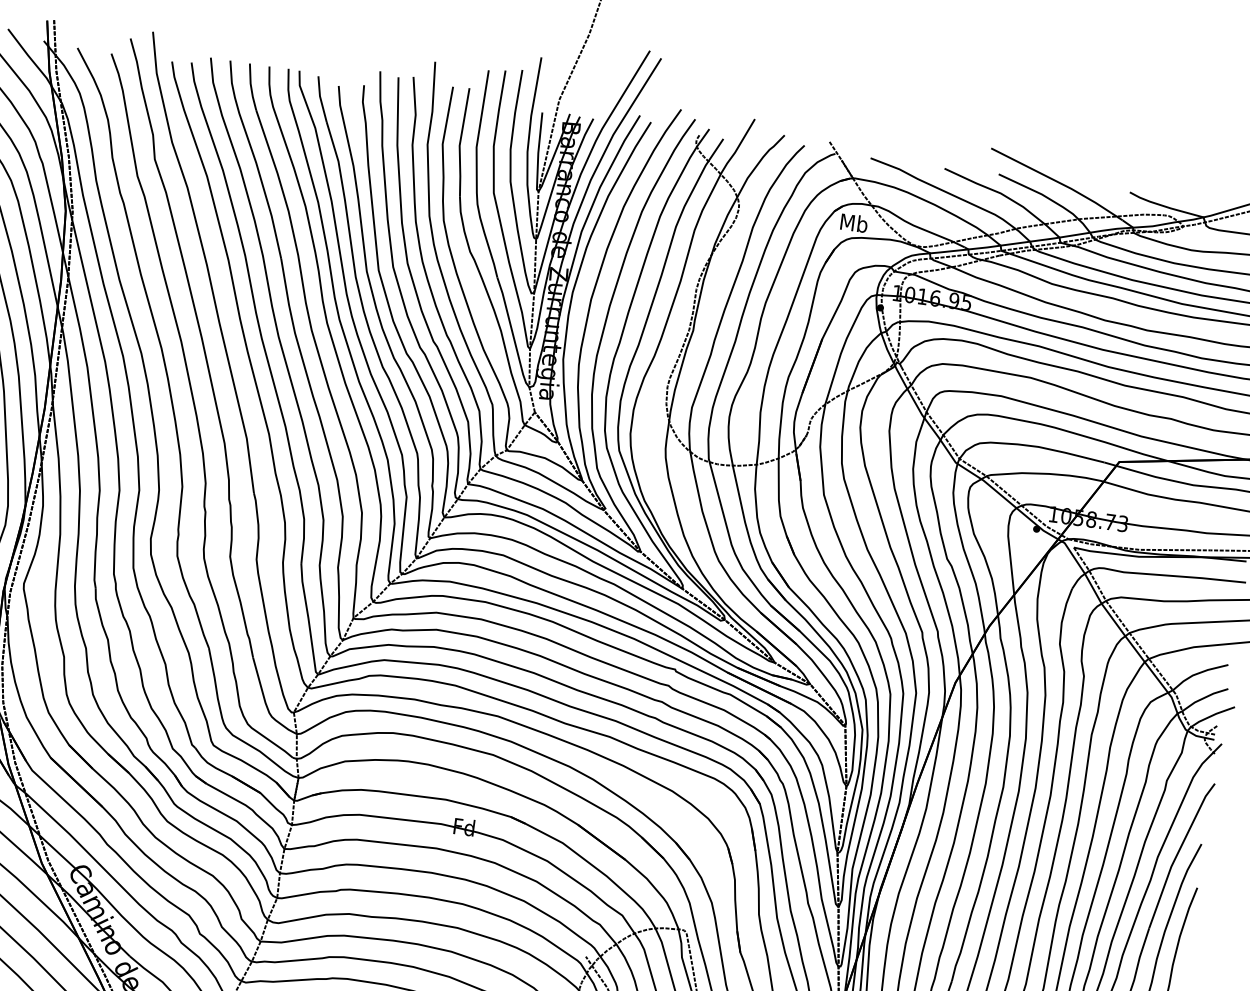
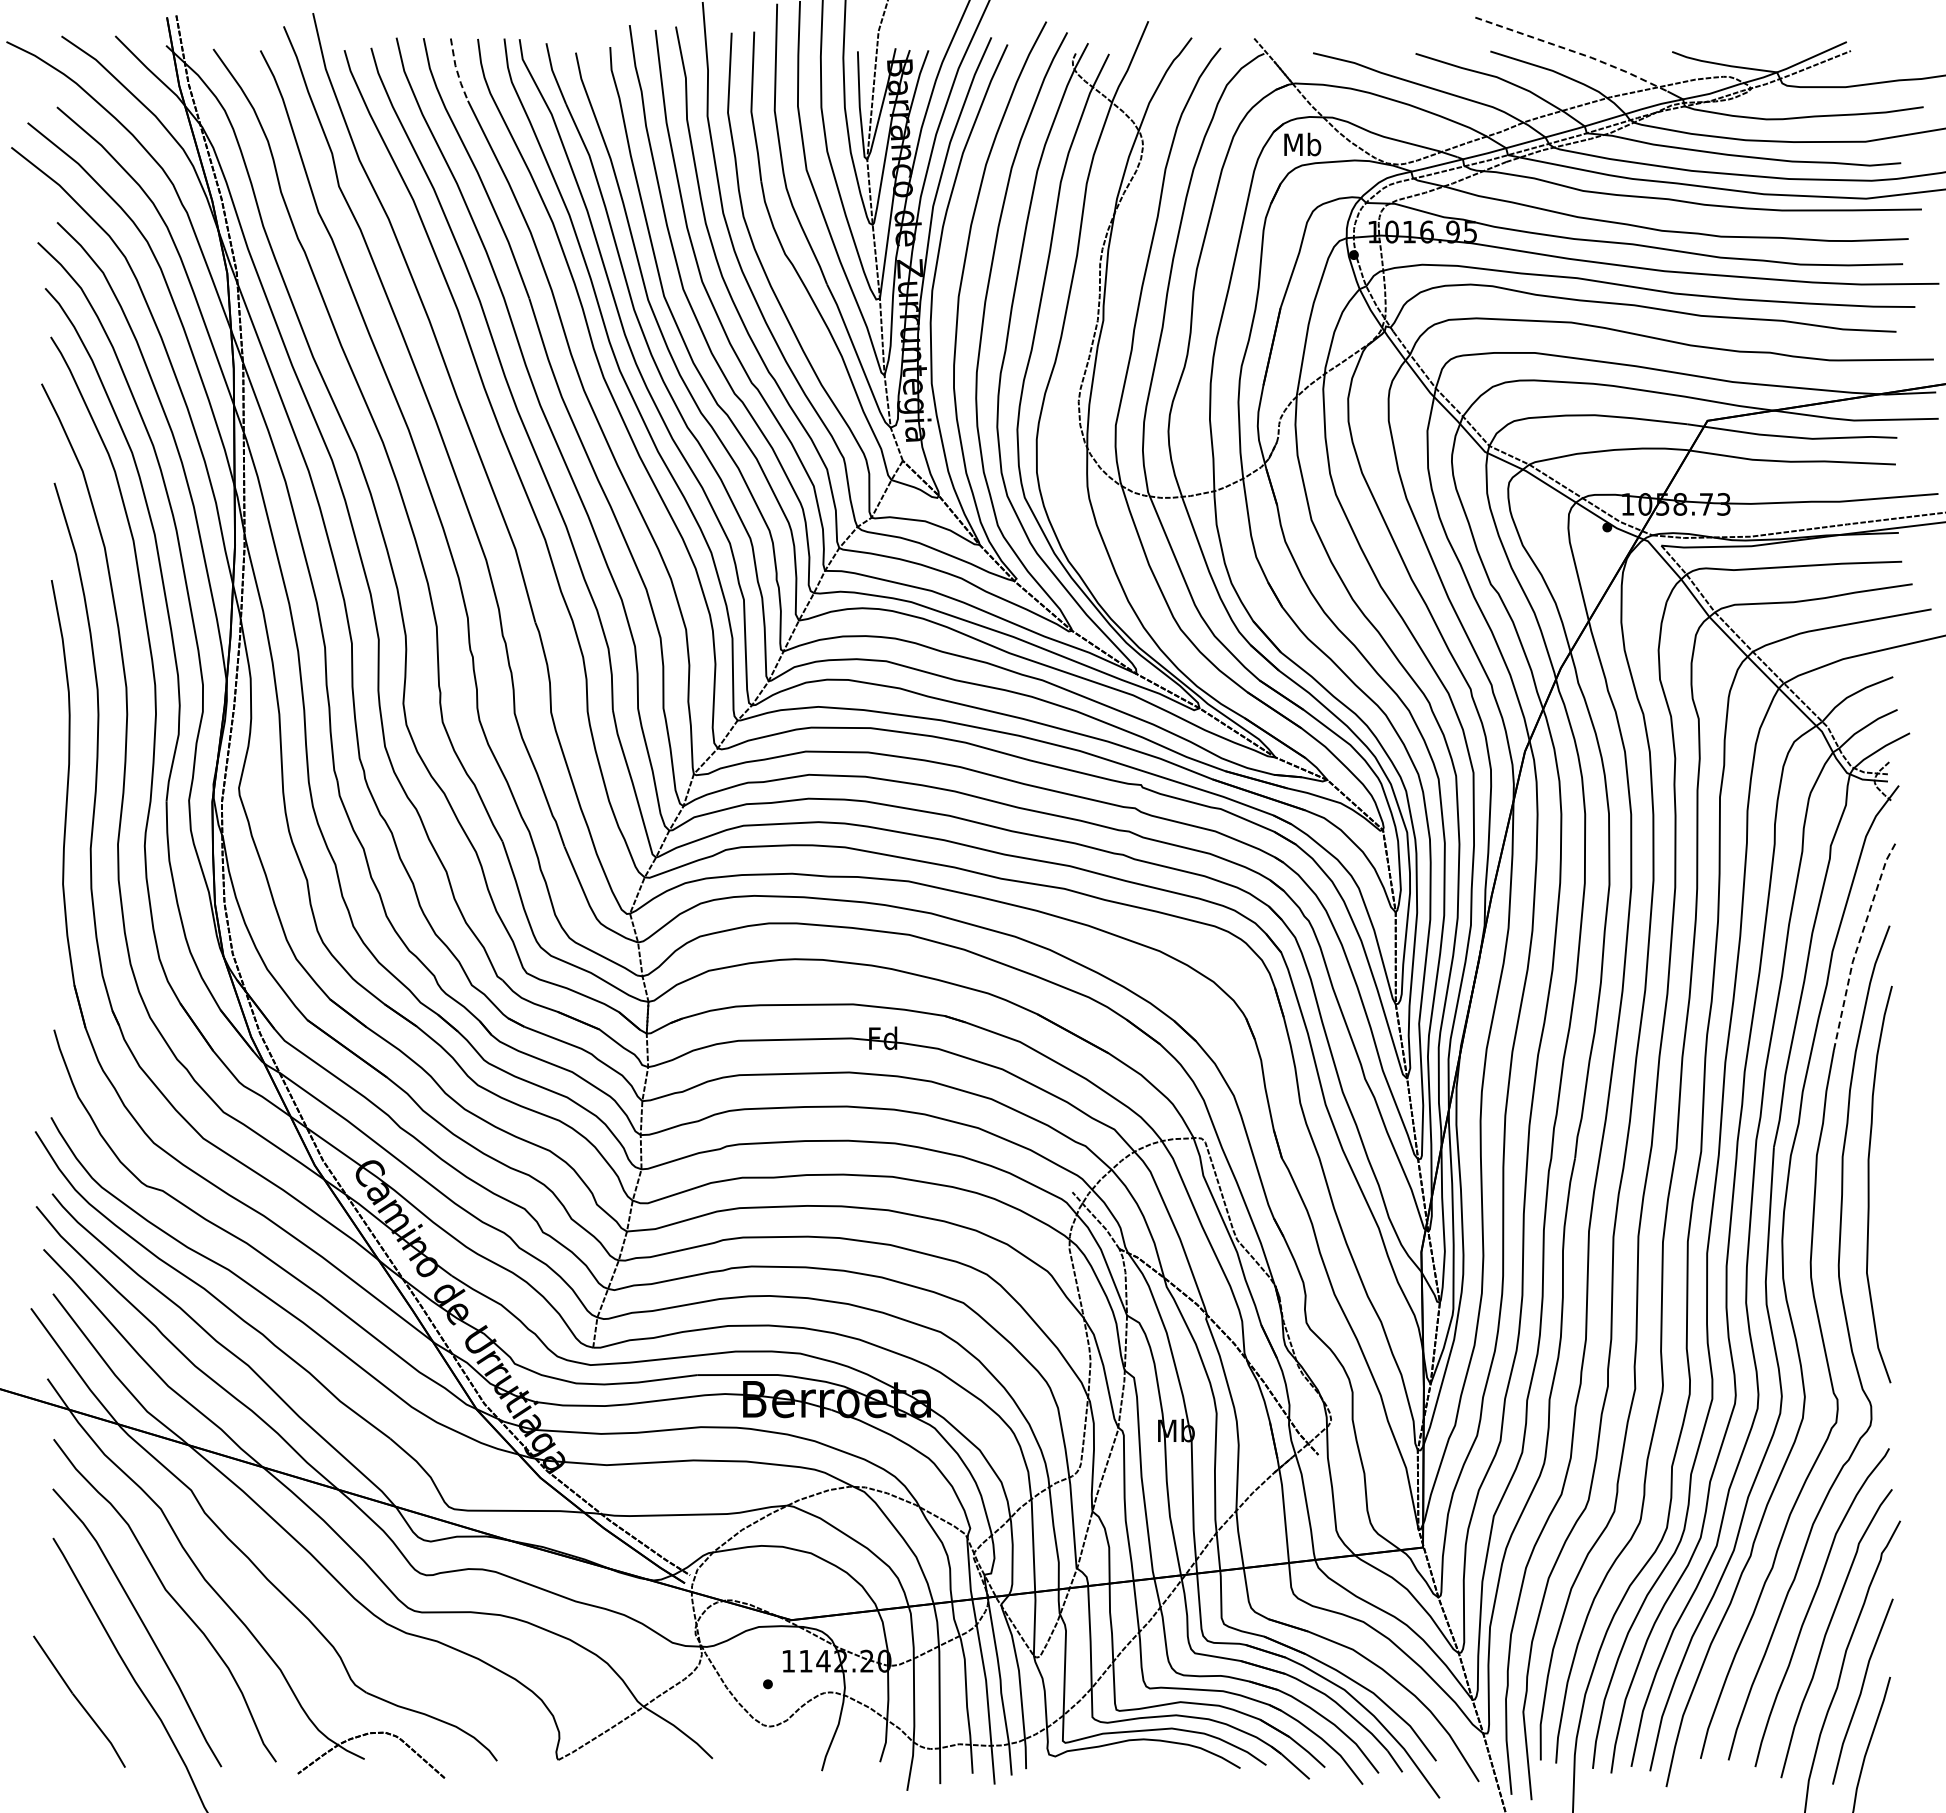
line: (250, 87) -> (456, 70), solid -> dashed
line: (1059, 182) -> (1574, 51), solid -> dashed
line: (1178, 853) -> (1859, 943), solid -> dashed

